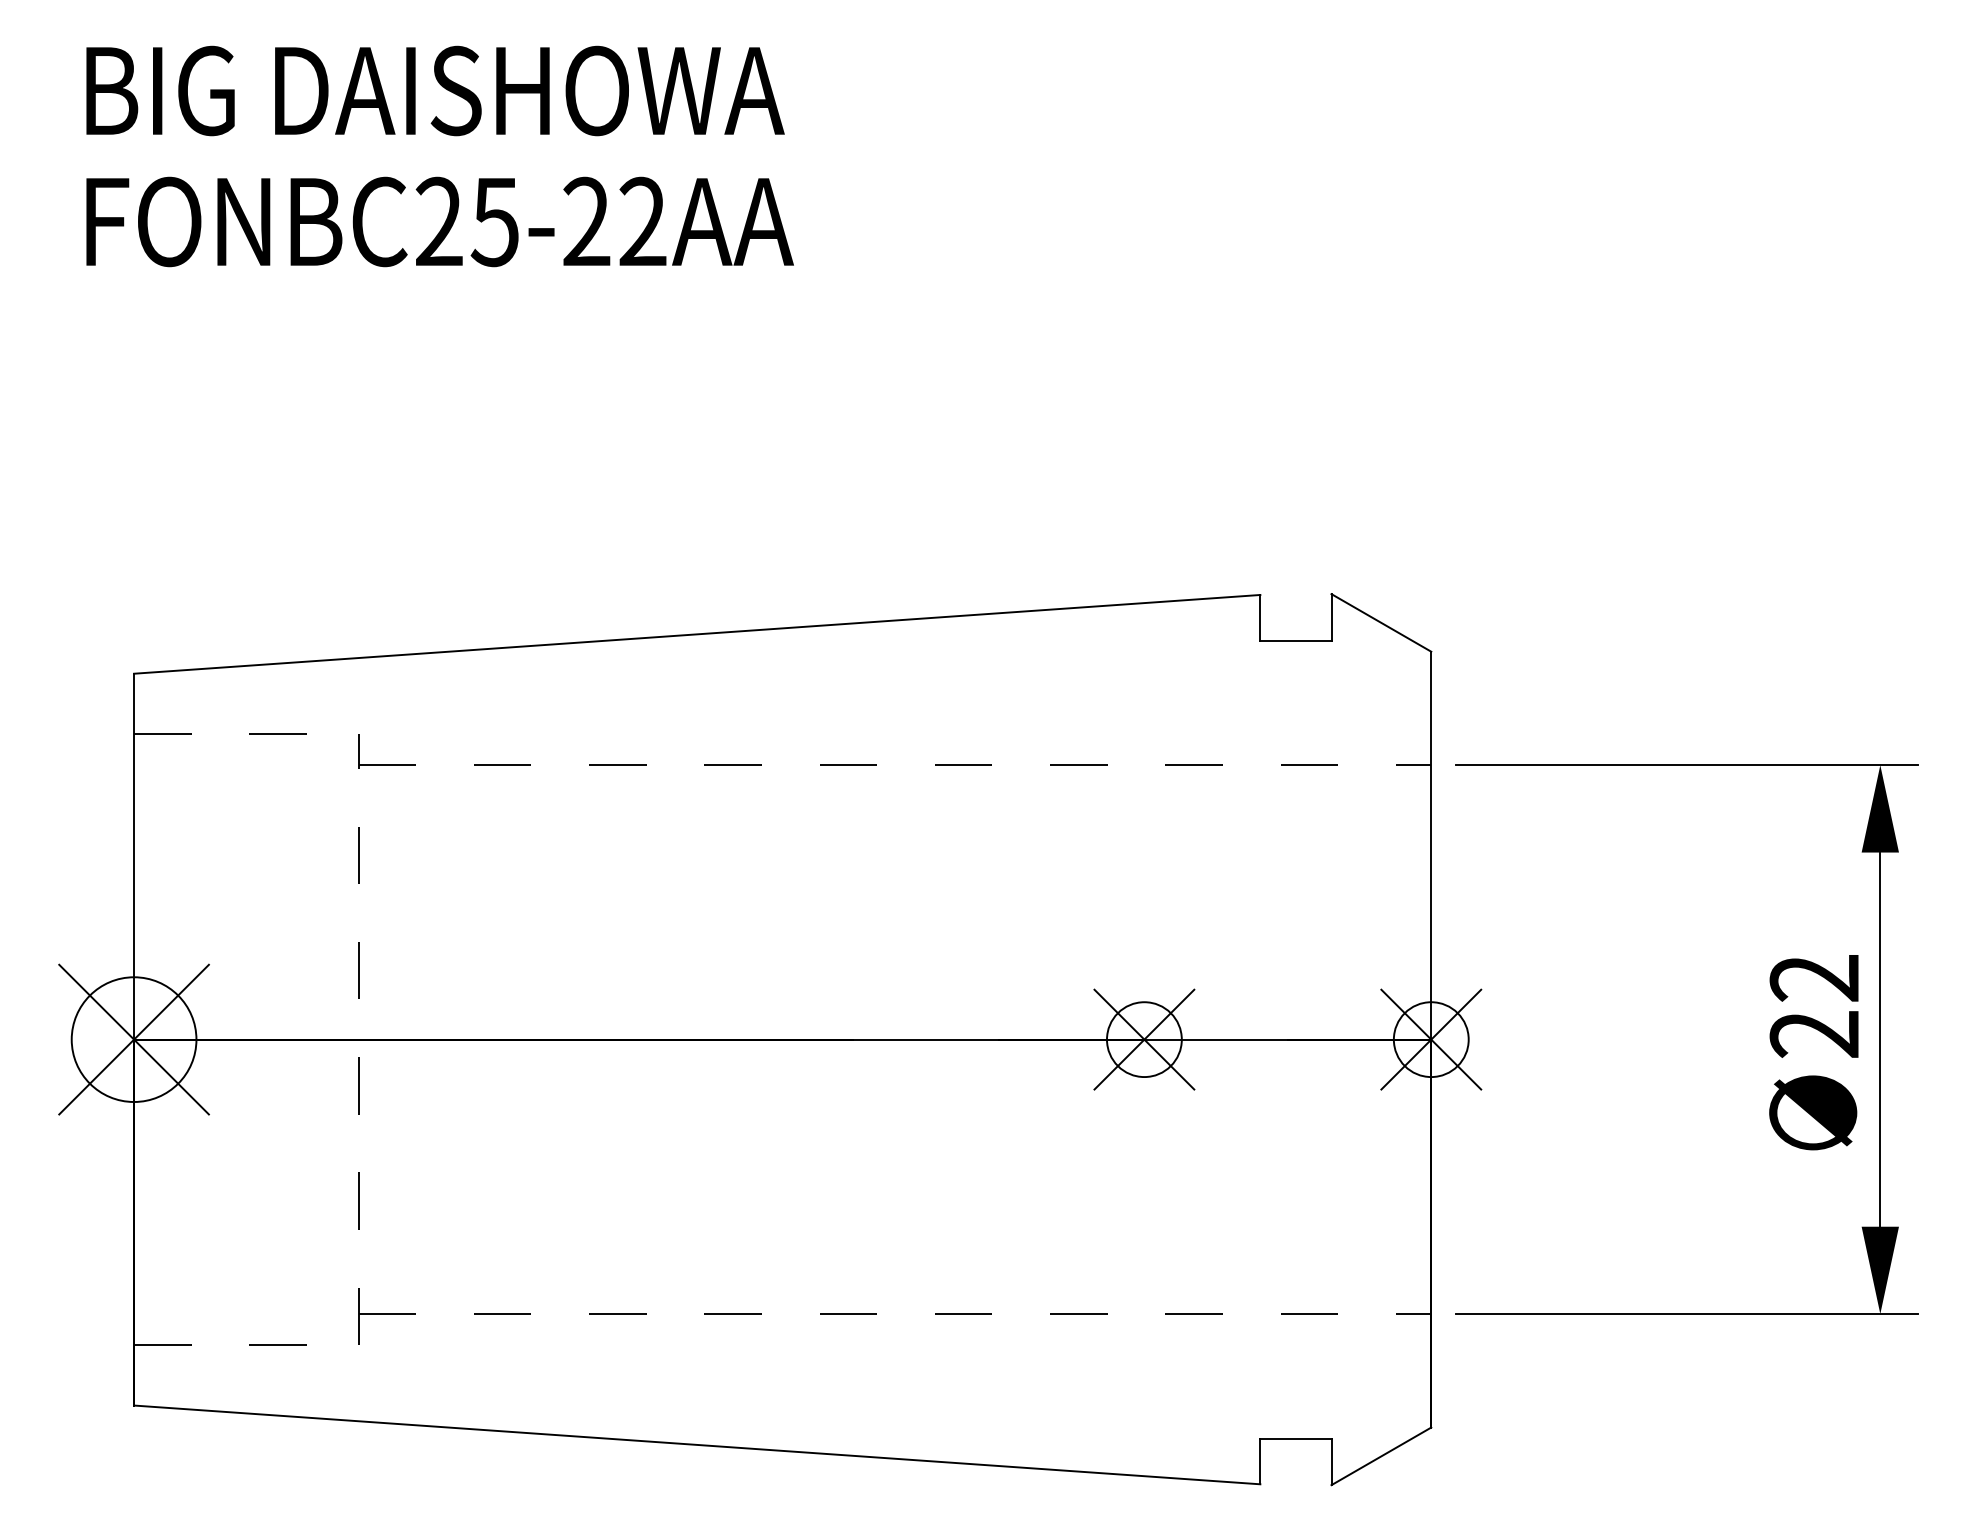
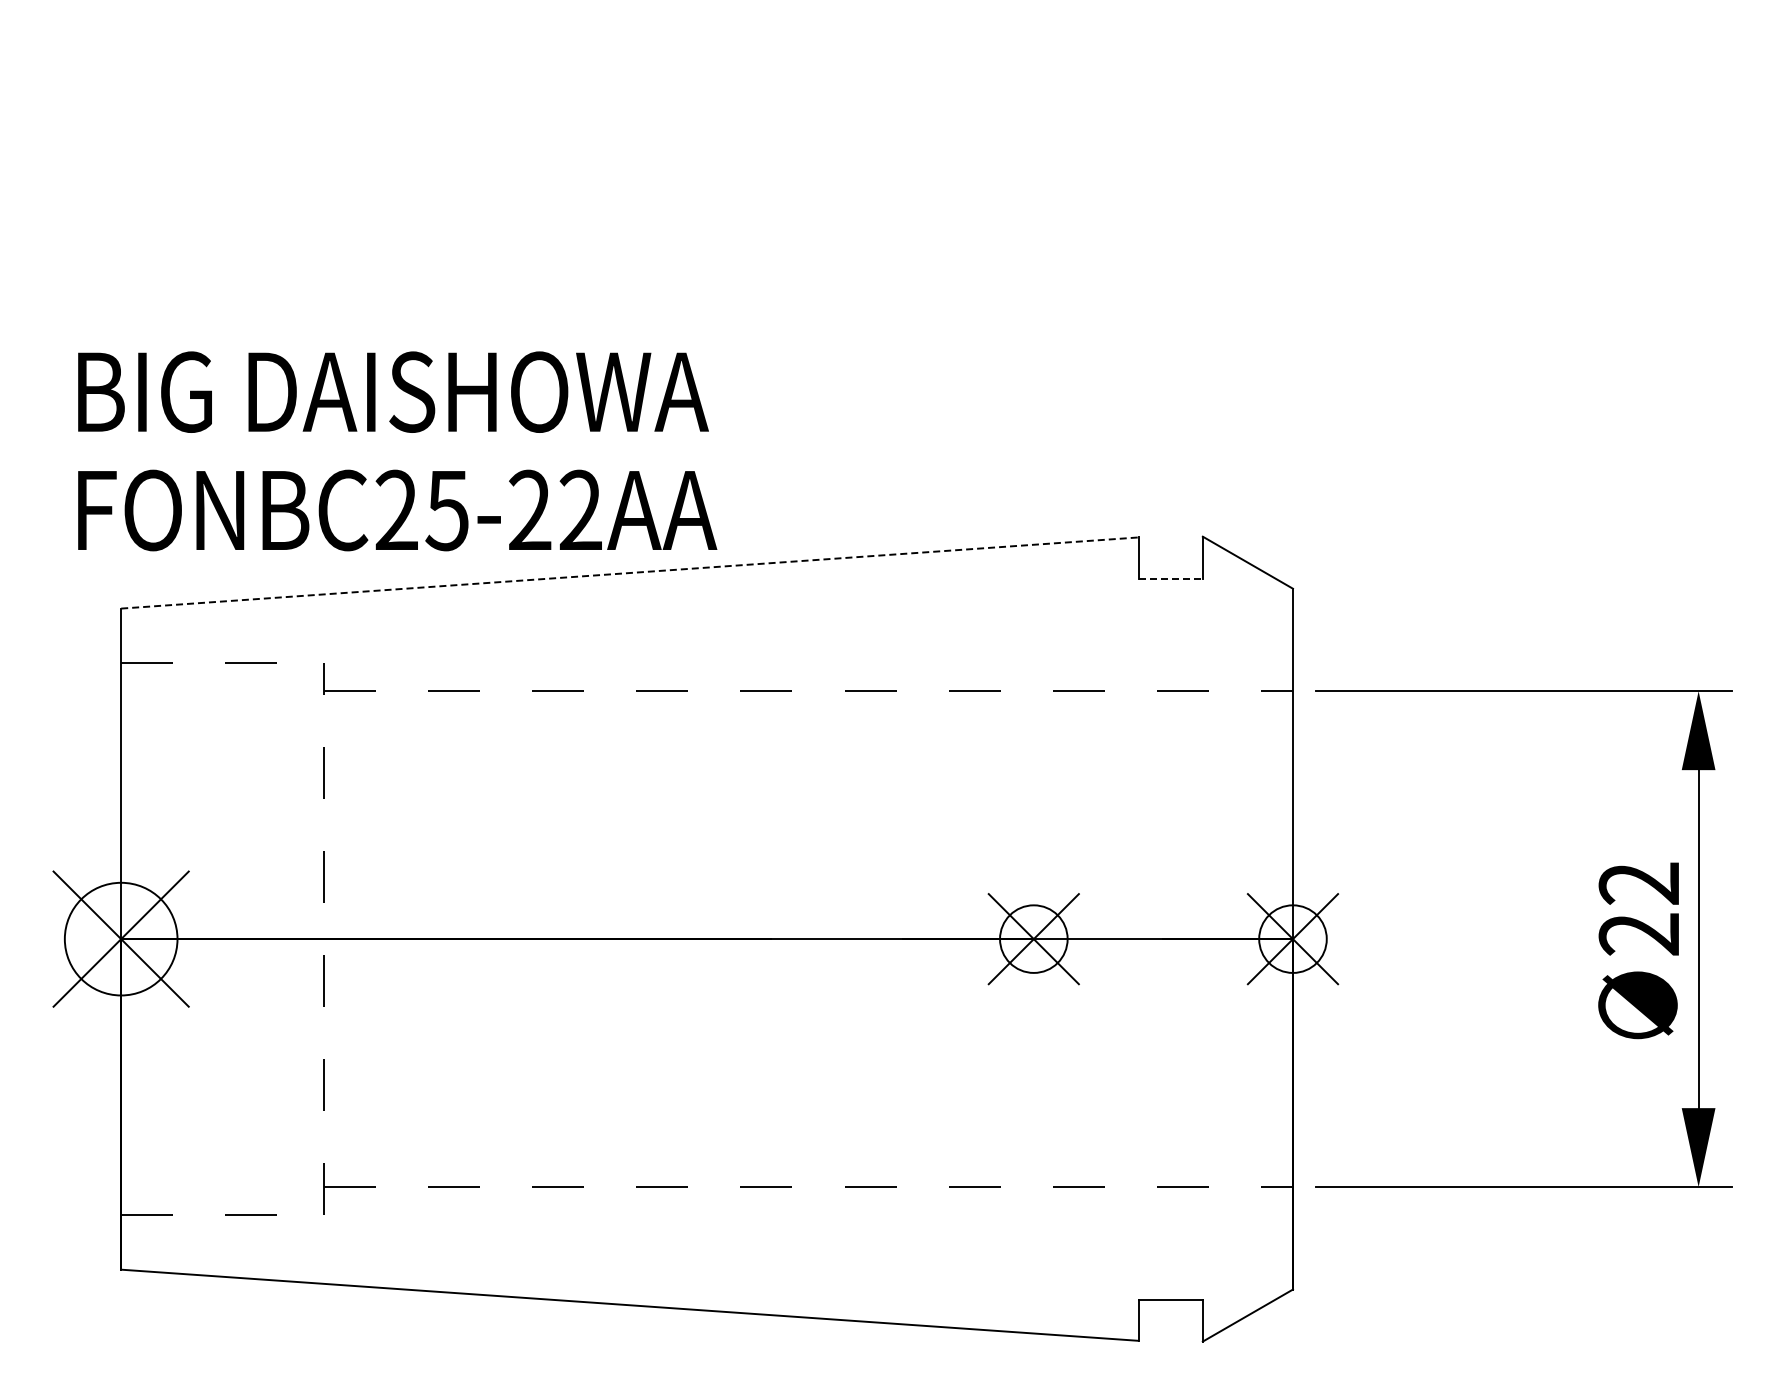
text: (439, 156) -> (397, 451), moved
line: (696, 634) -> (629, 573), solid -> dashed
line: (1296, 640) -> (1171, 578), solid -> dashed

